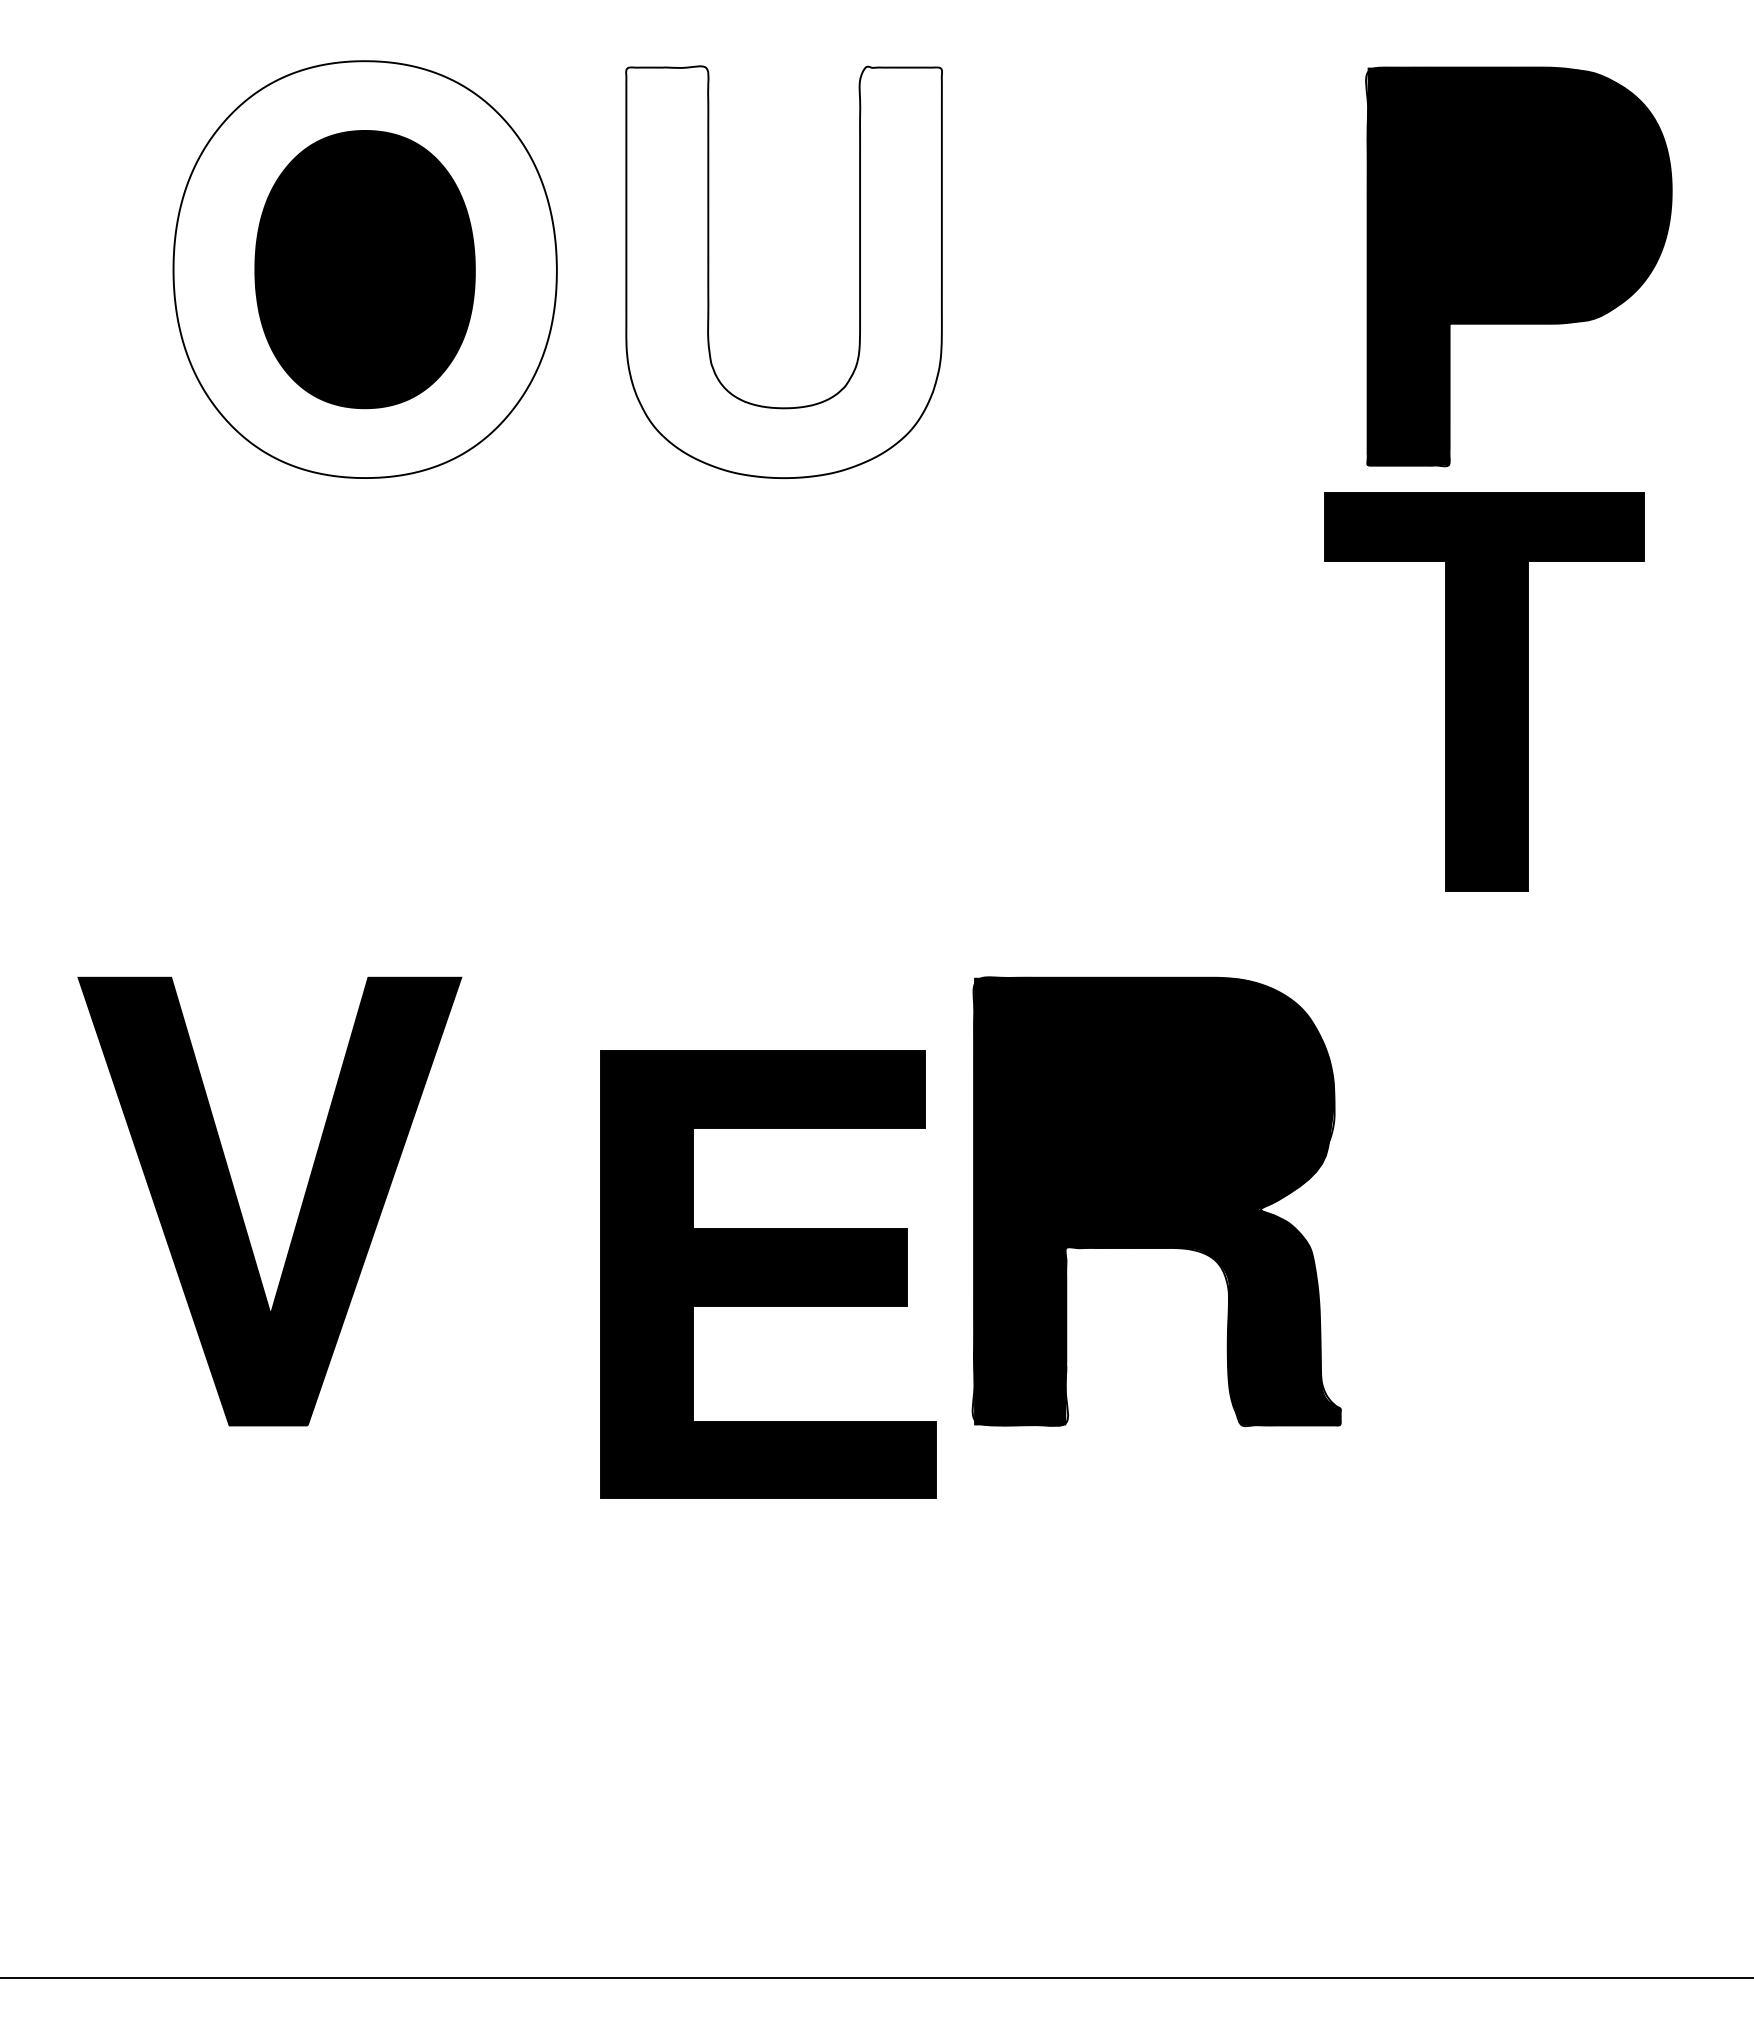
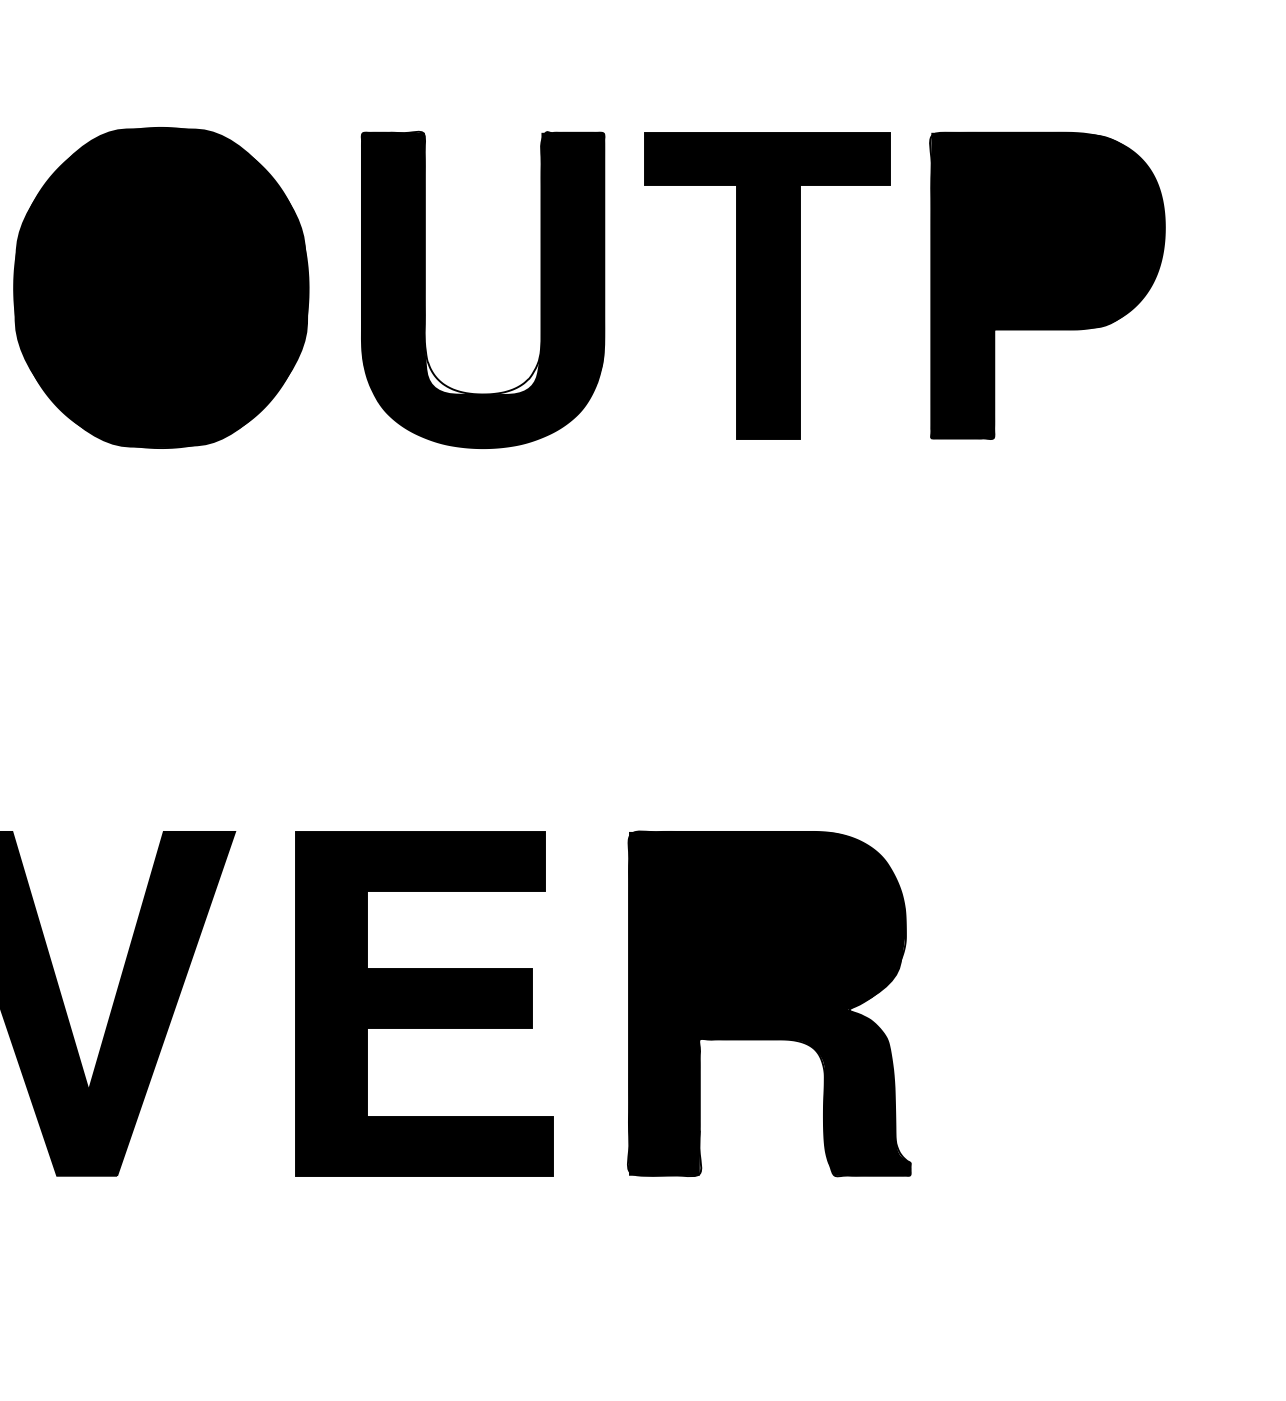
fill: (365, 269) -> (161, 287), added
fill: (783, 272) -> (482, 290), added
part: (1484, 691) -> (766, 285), moved
part: (768, 1274) -> (425, 1003), moved

